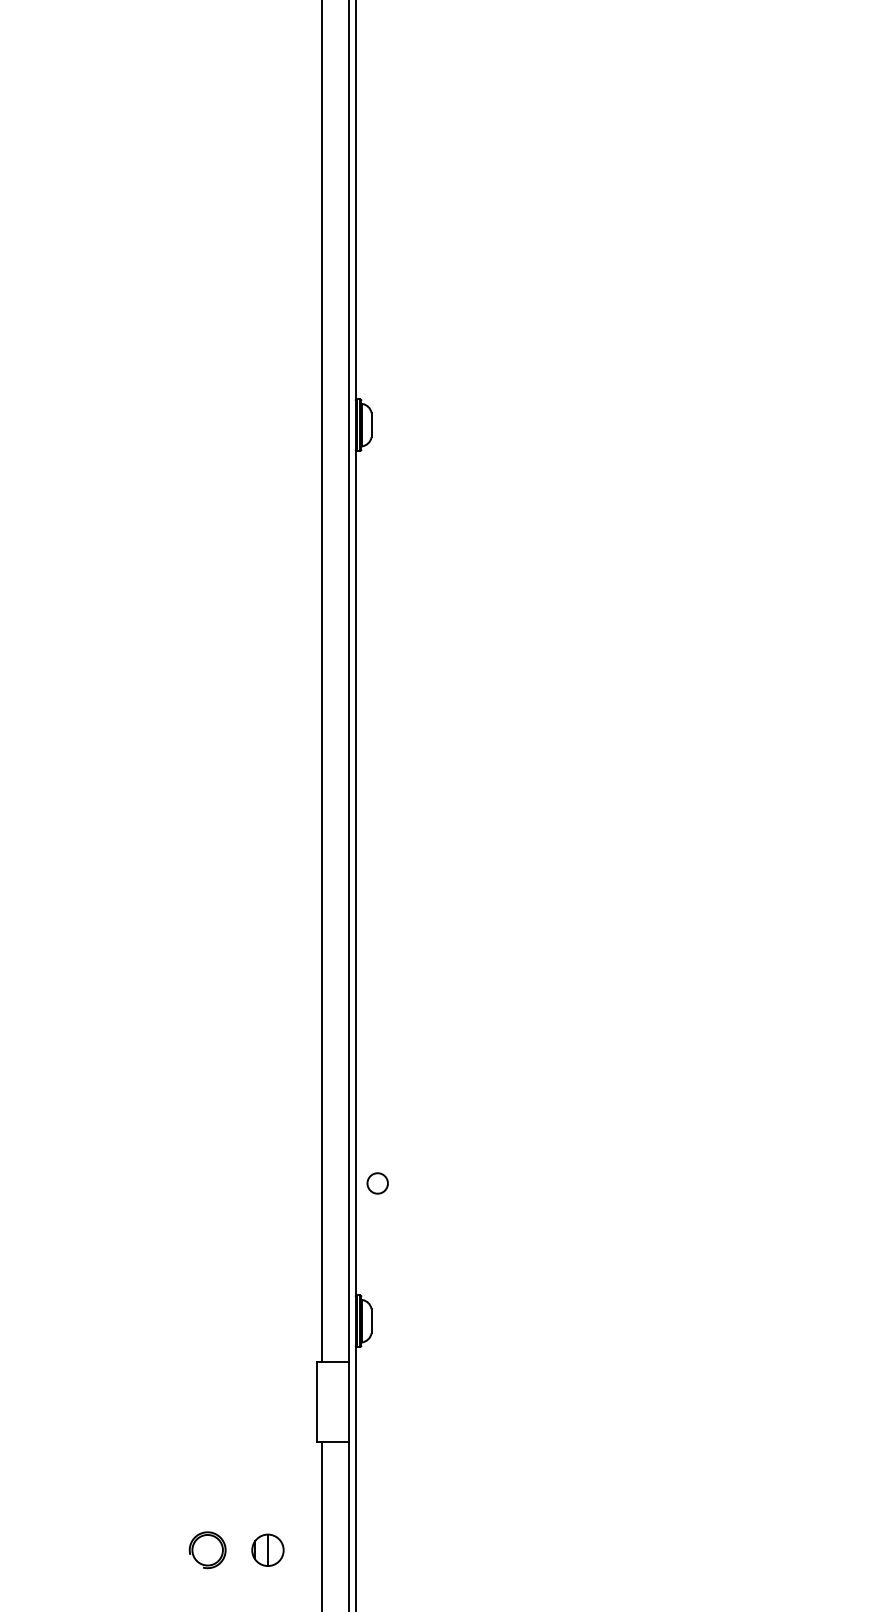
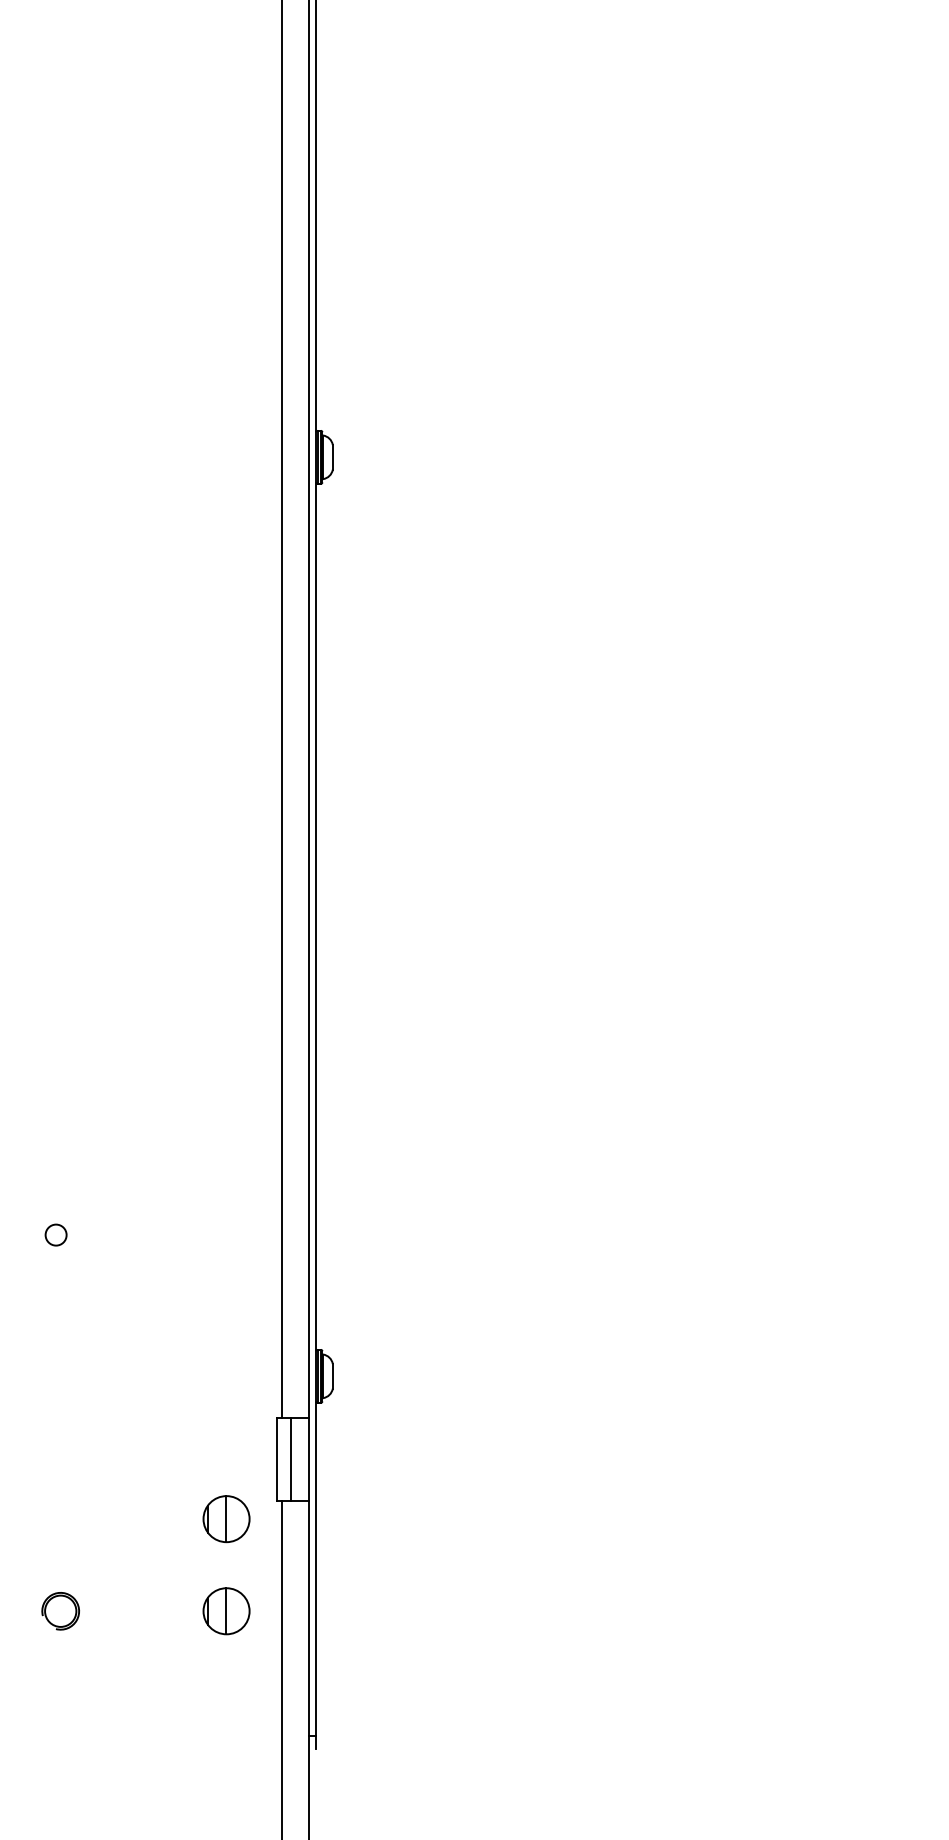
circle: (377, 1182) -> (55, 1234), moved
line: (331, 1401) -> (291, 1458), added
part: (267, 1460) -> (226, 1519), added
part: (207, 1550) -> (60, 1611), moved
part: (267, 1550) -> (226, 1611), size x1.43

